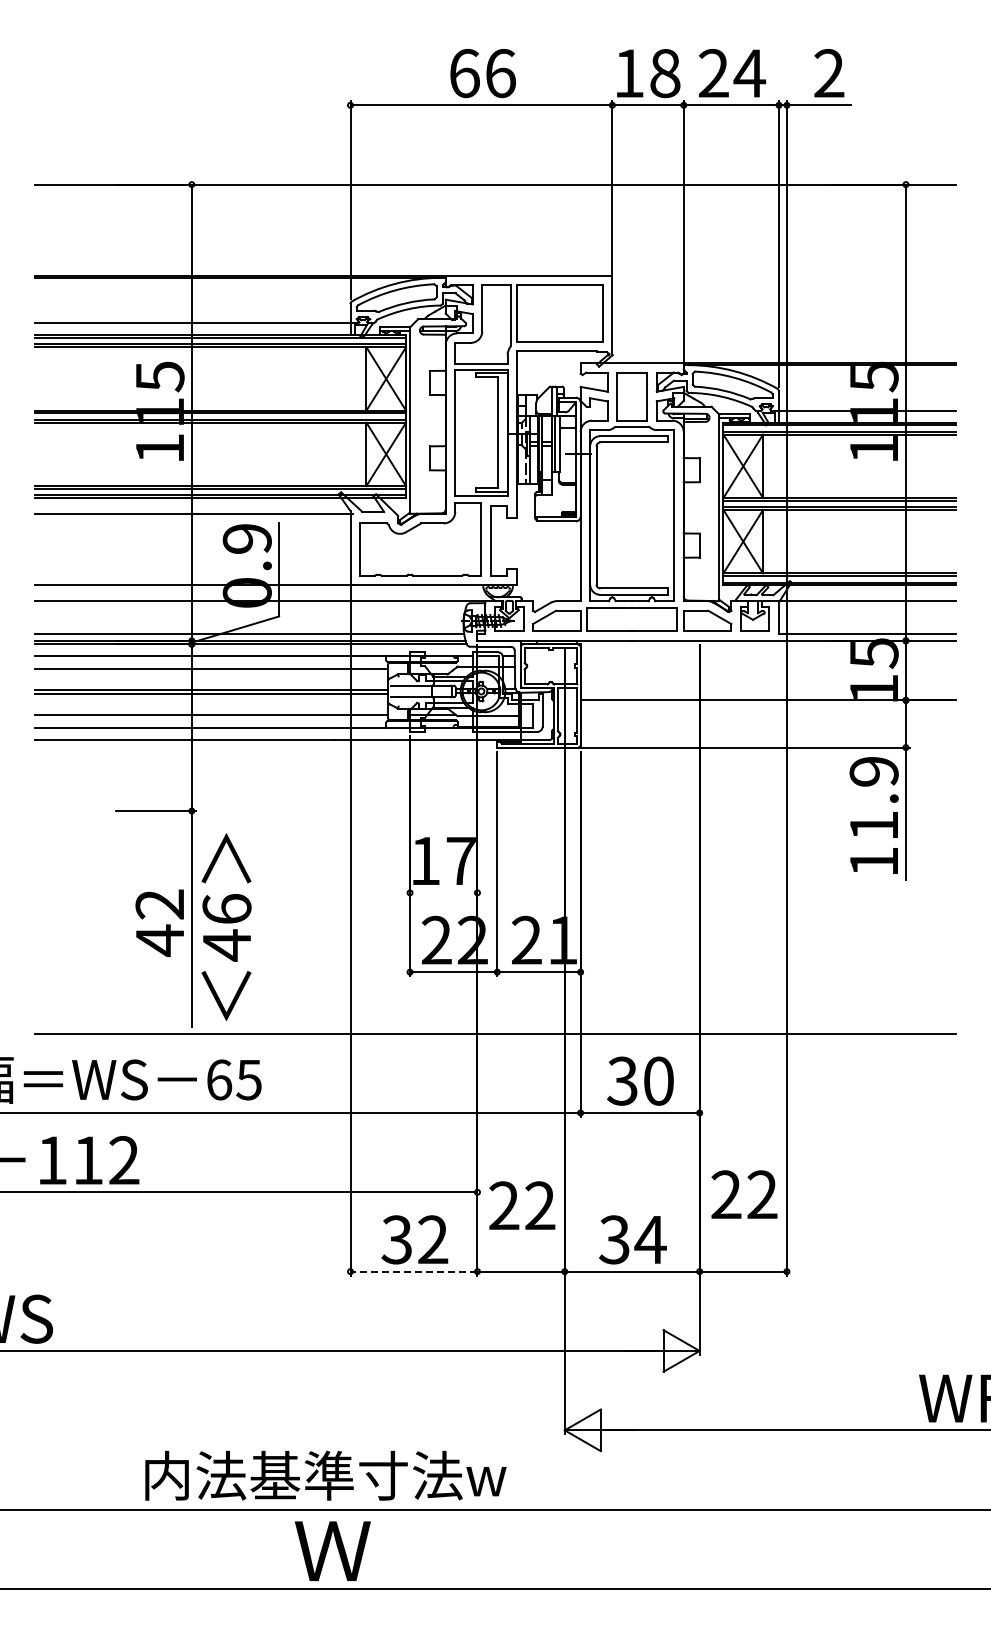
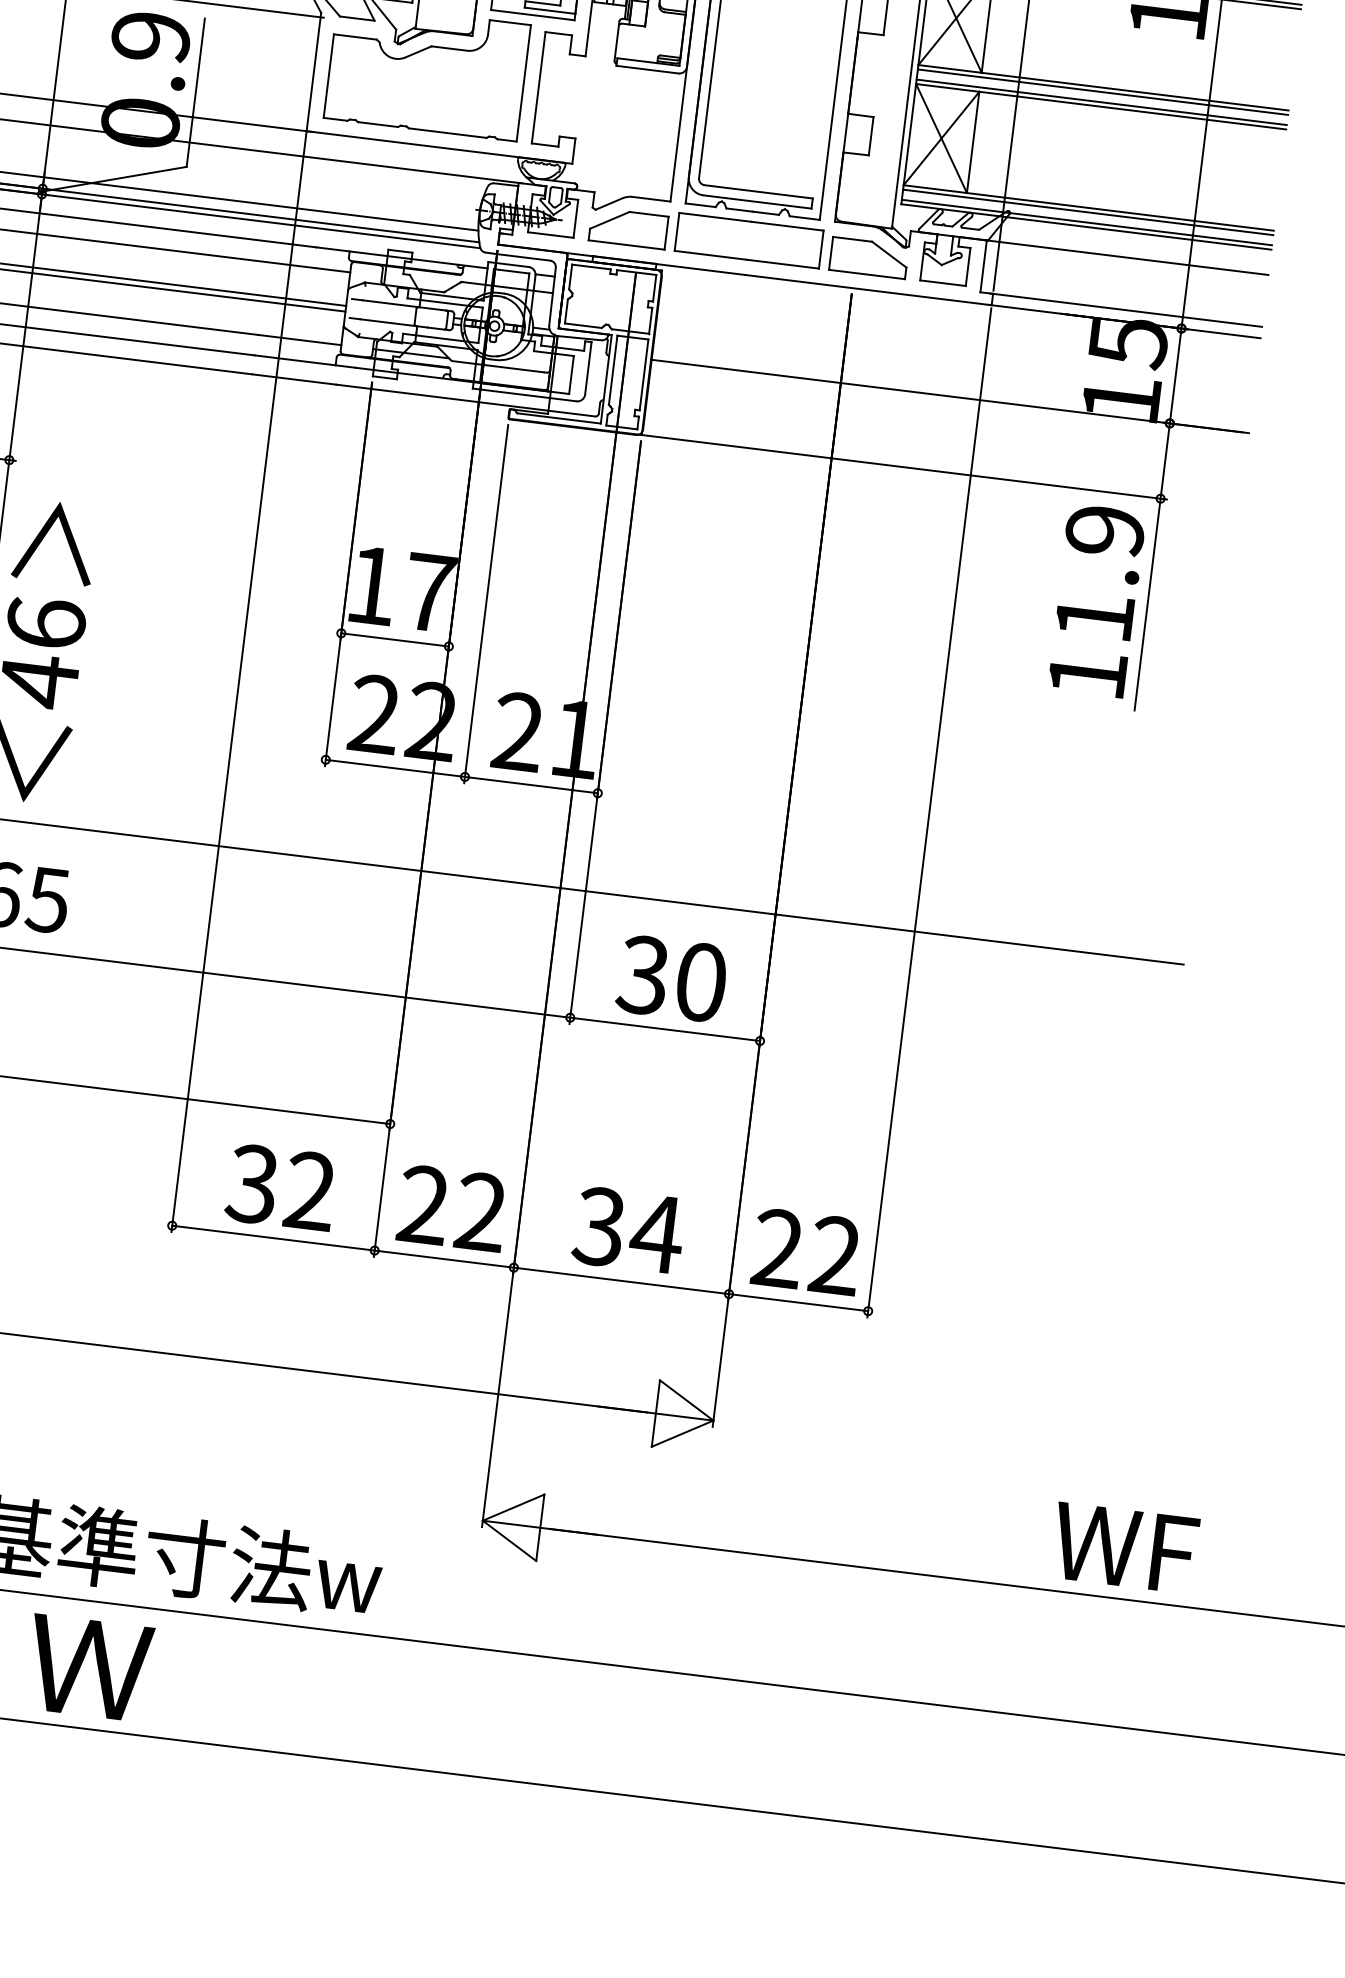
line: (443, 892) -> (394, 639), added
text: (744, 1194) -> (806, 1251), moved
text: (522, 1205) -> (452, 1208), moved
line: (413, 1271) -> (272, 1237), dashed -> solid

